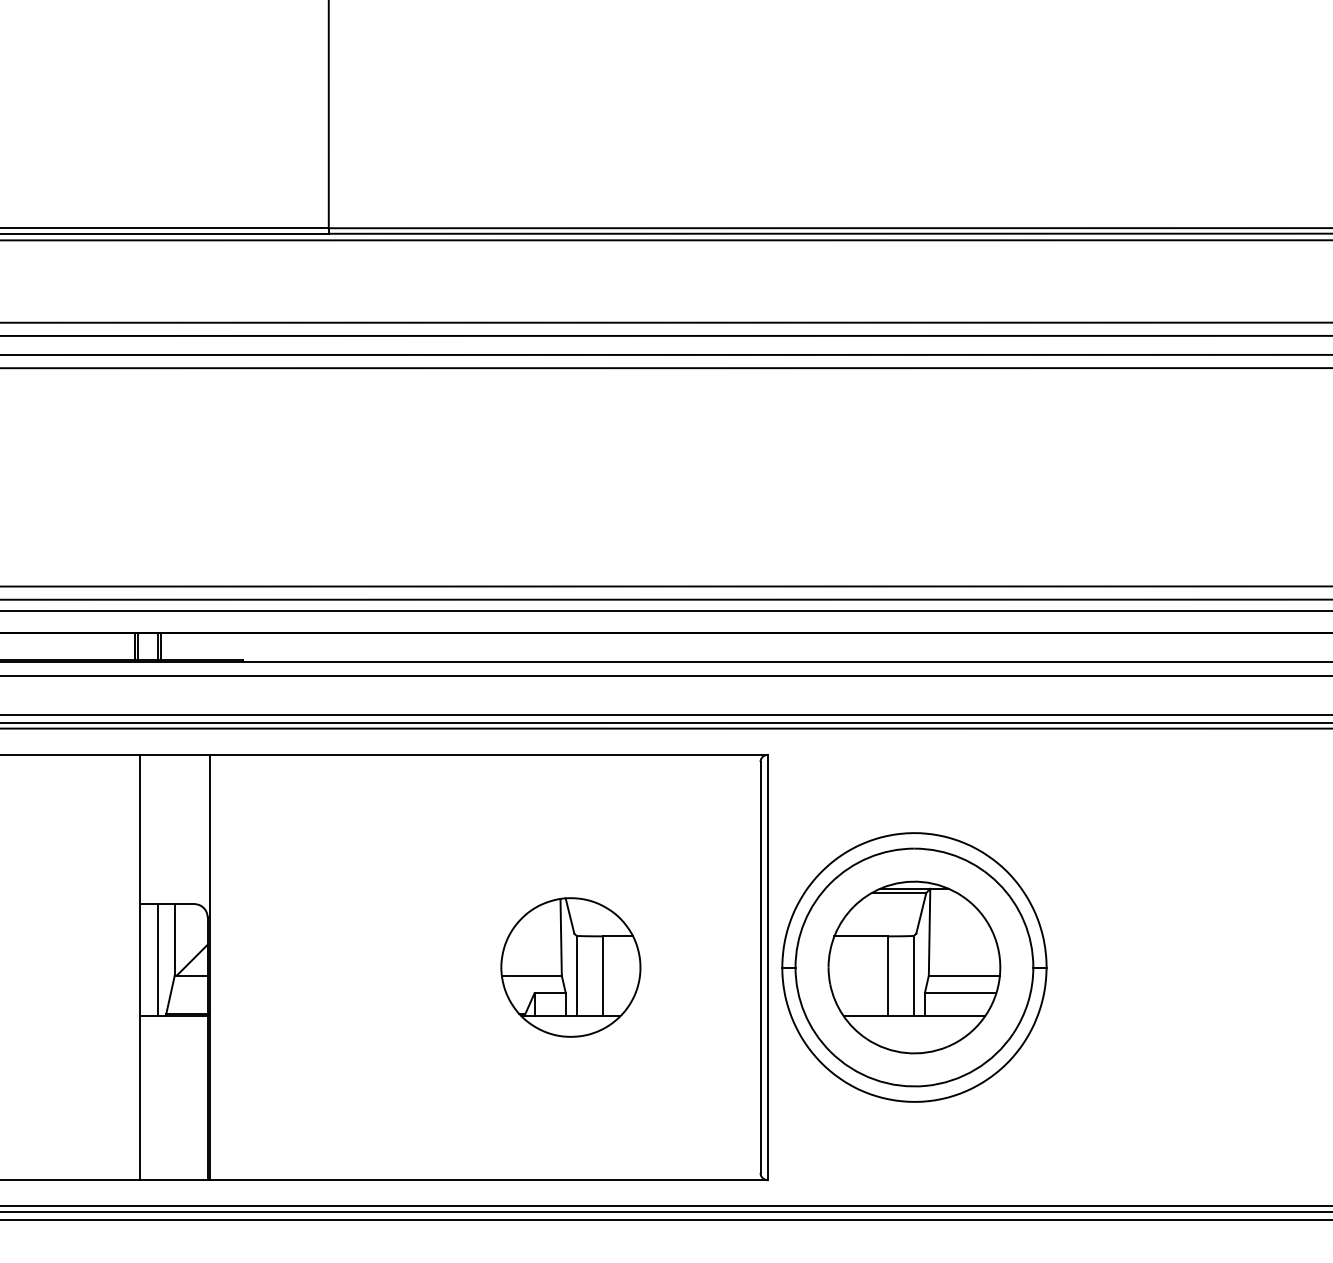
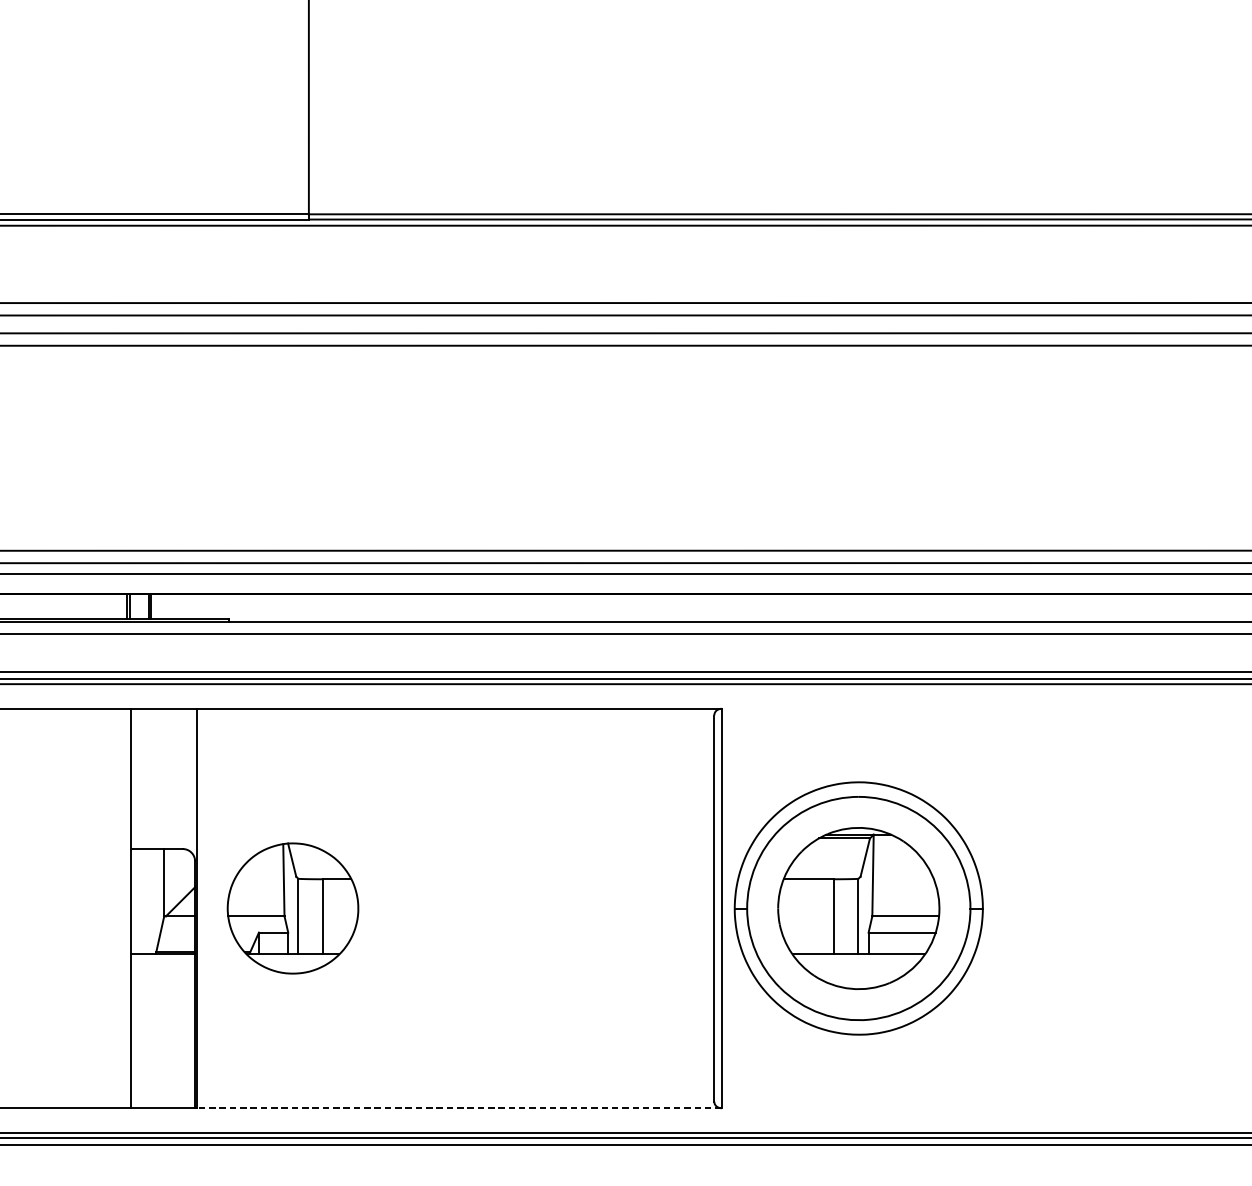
line: (158, 960) -> (148, 901), removed
part: (570, 967) -> (292, 908), moved
line: (488, 1180) -> (458, 1108), solid -> dashed

